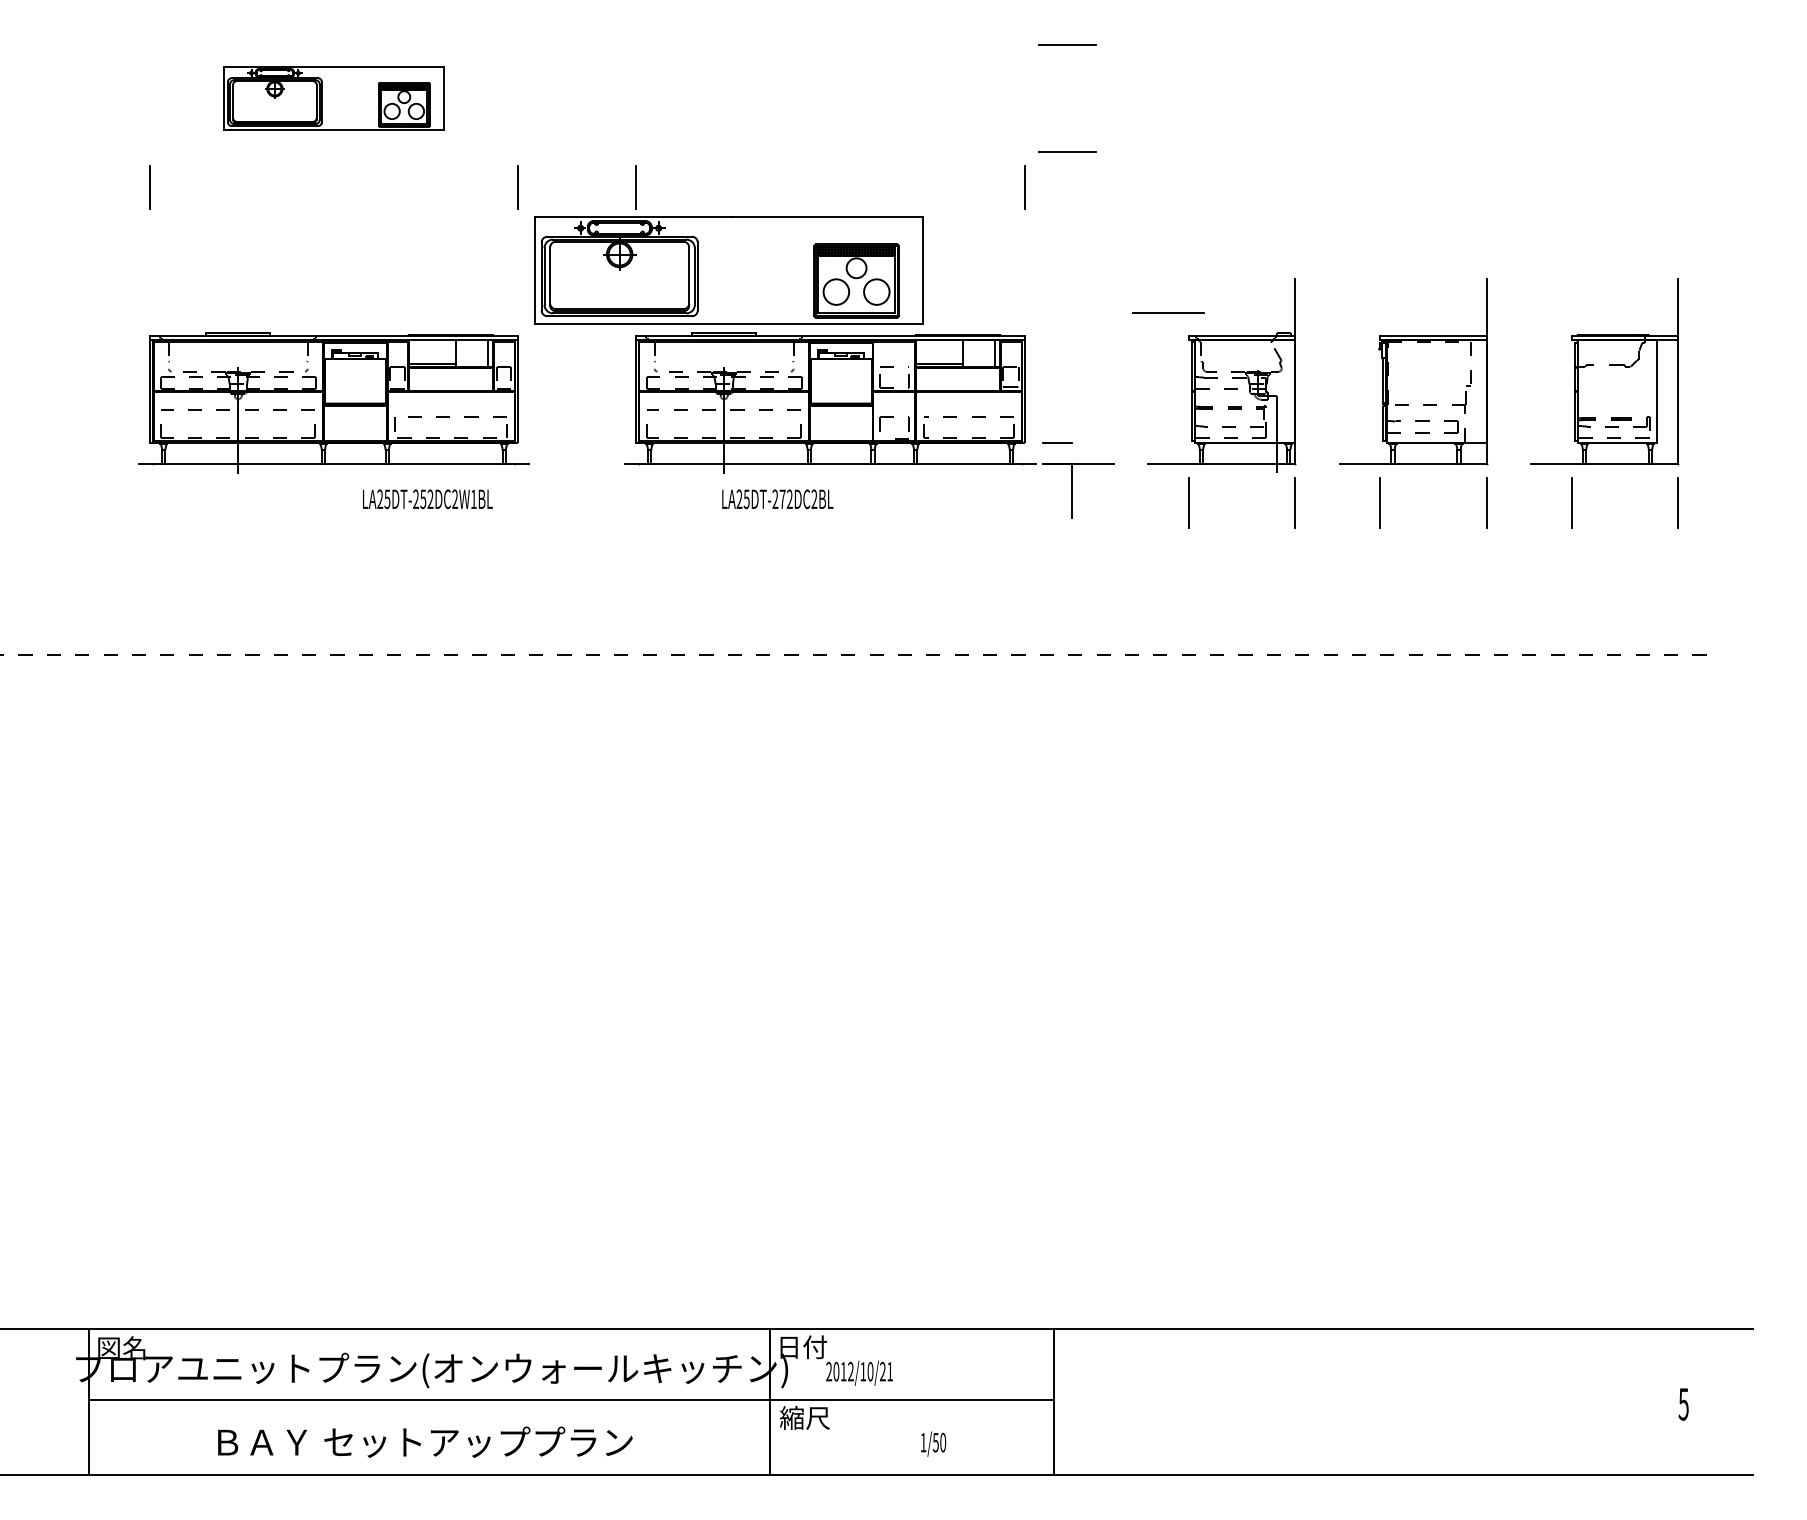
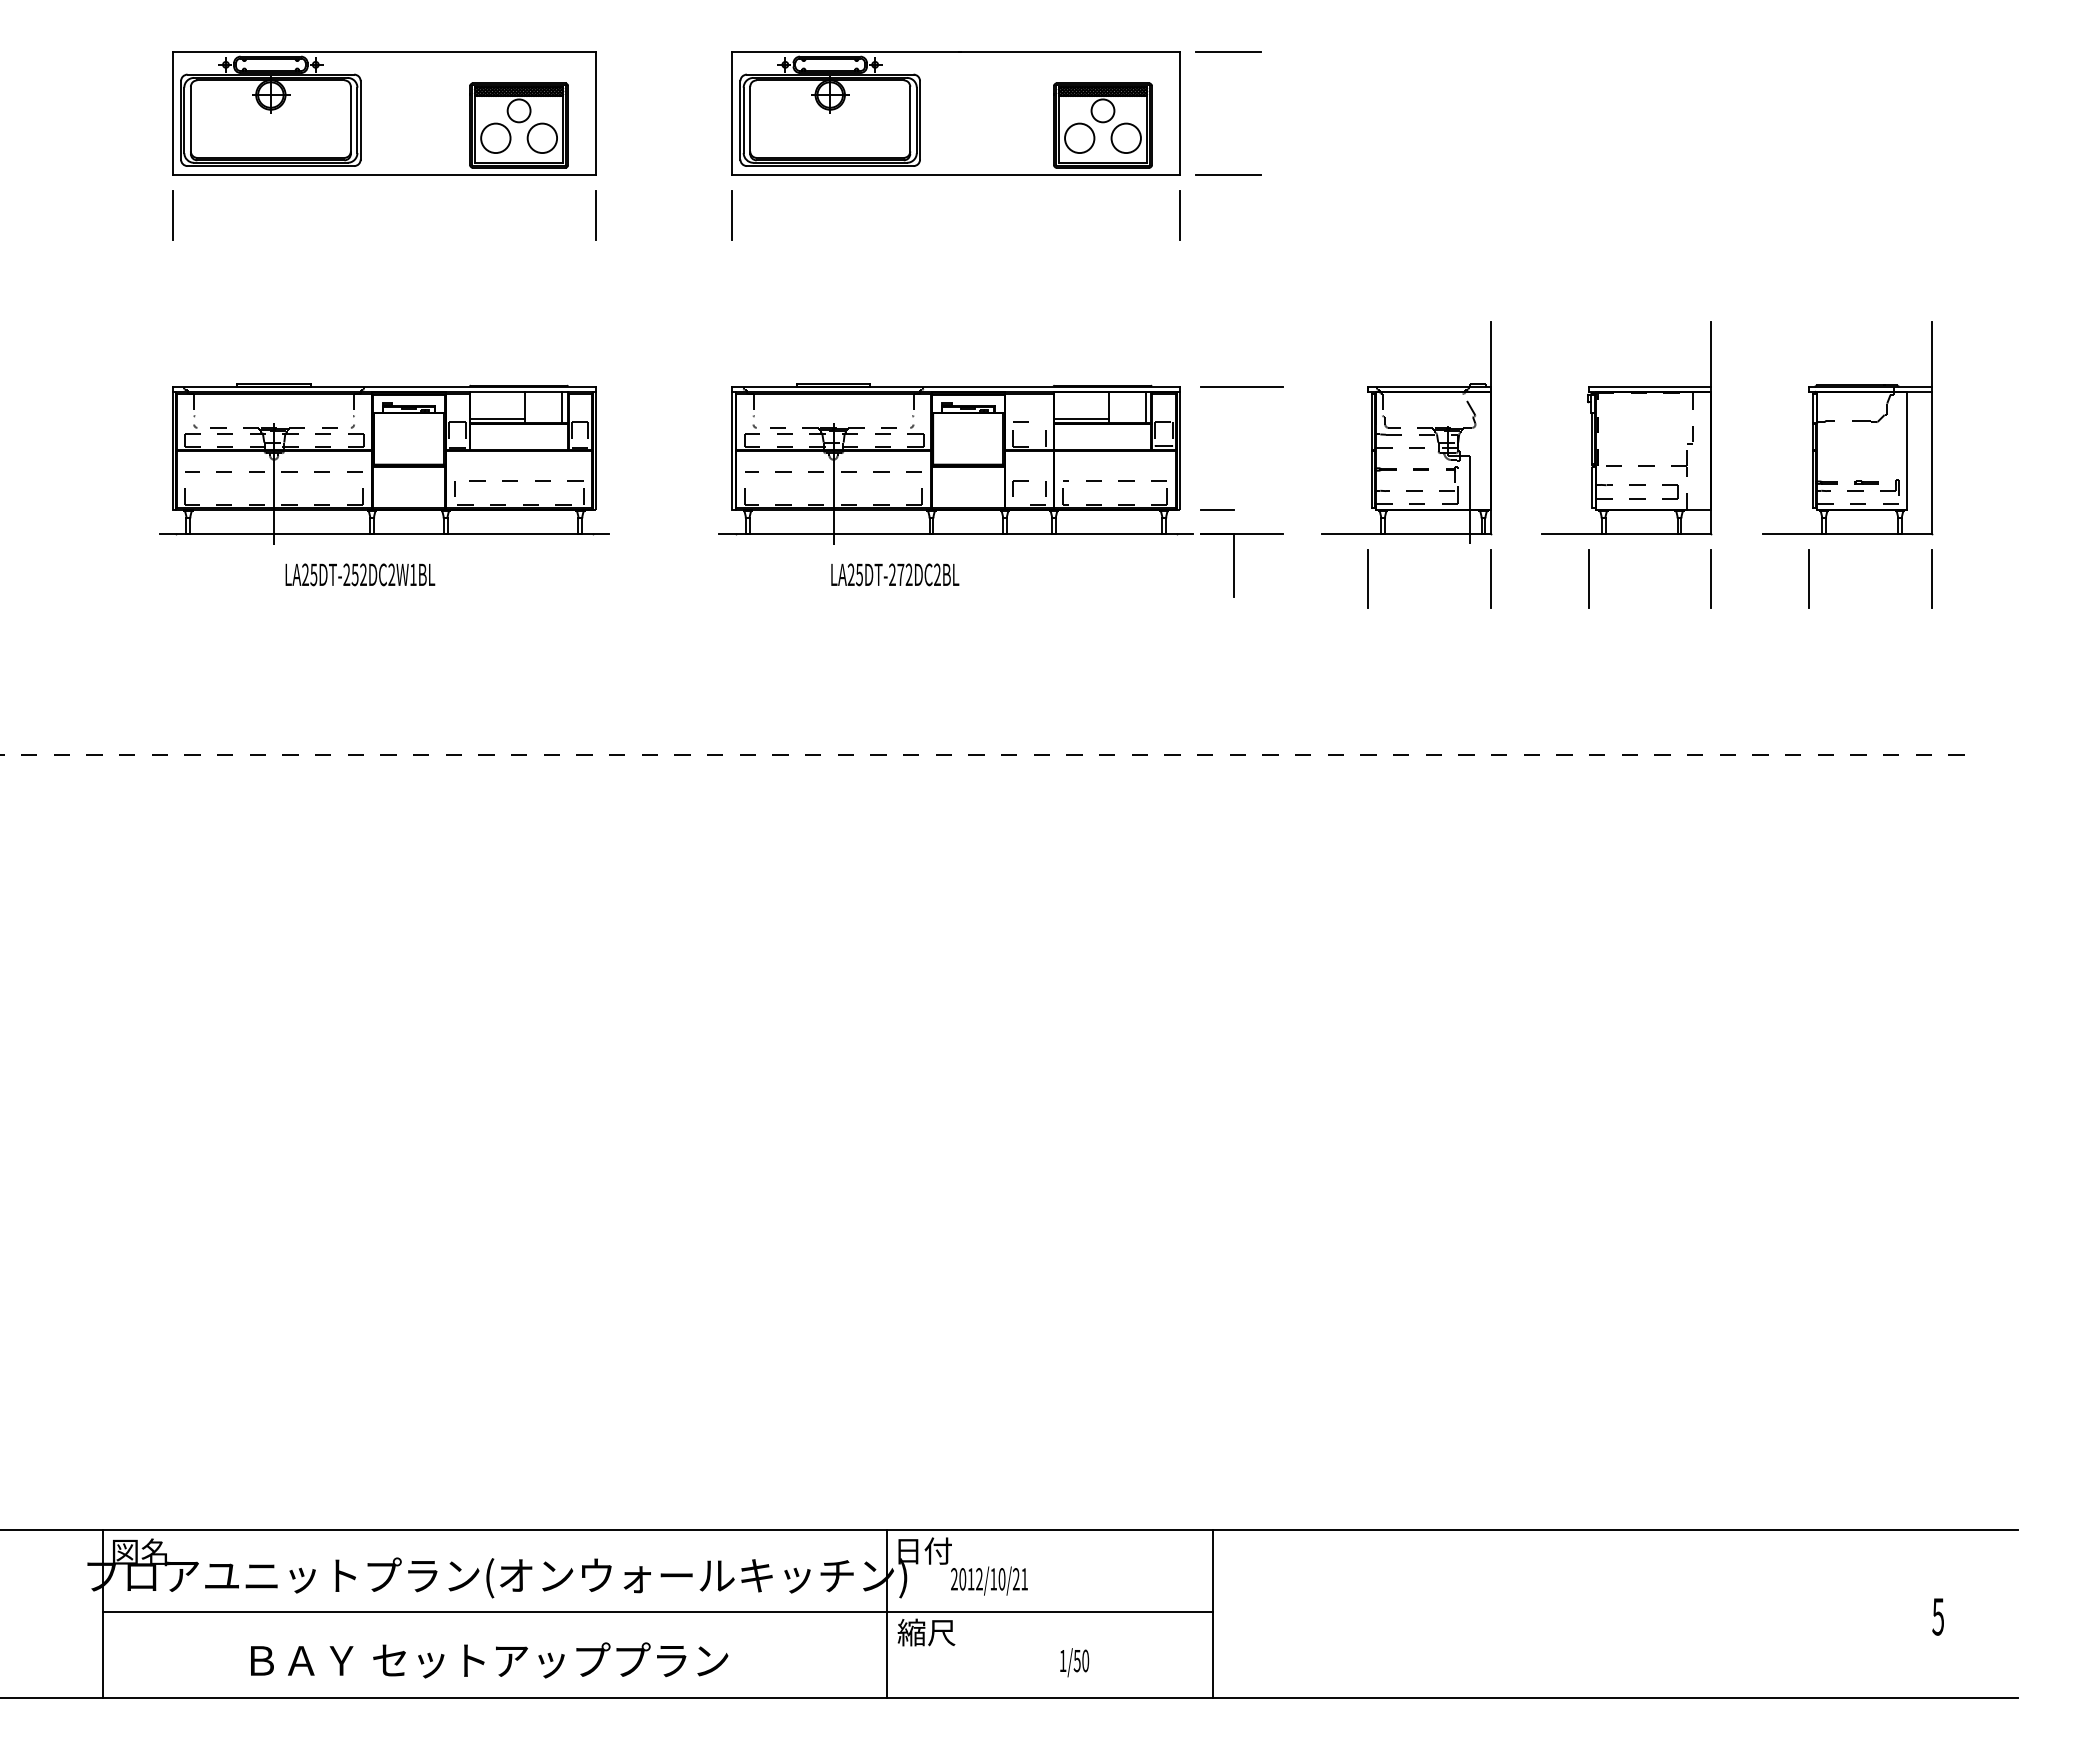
part: (334, 98) -> (384, 113), size x1.67
part: (728, 270) -> (955, 113), moved
line: (1167, 312) -> (1241, 386), moved
text: (427, 498) -> (360, 574), moved

